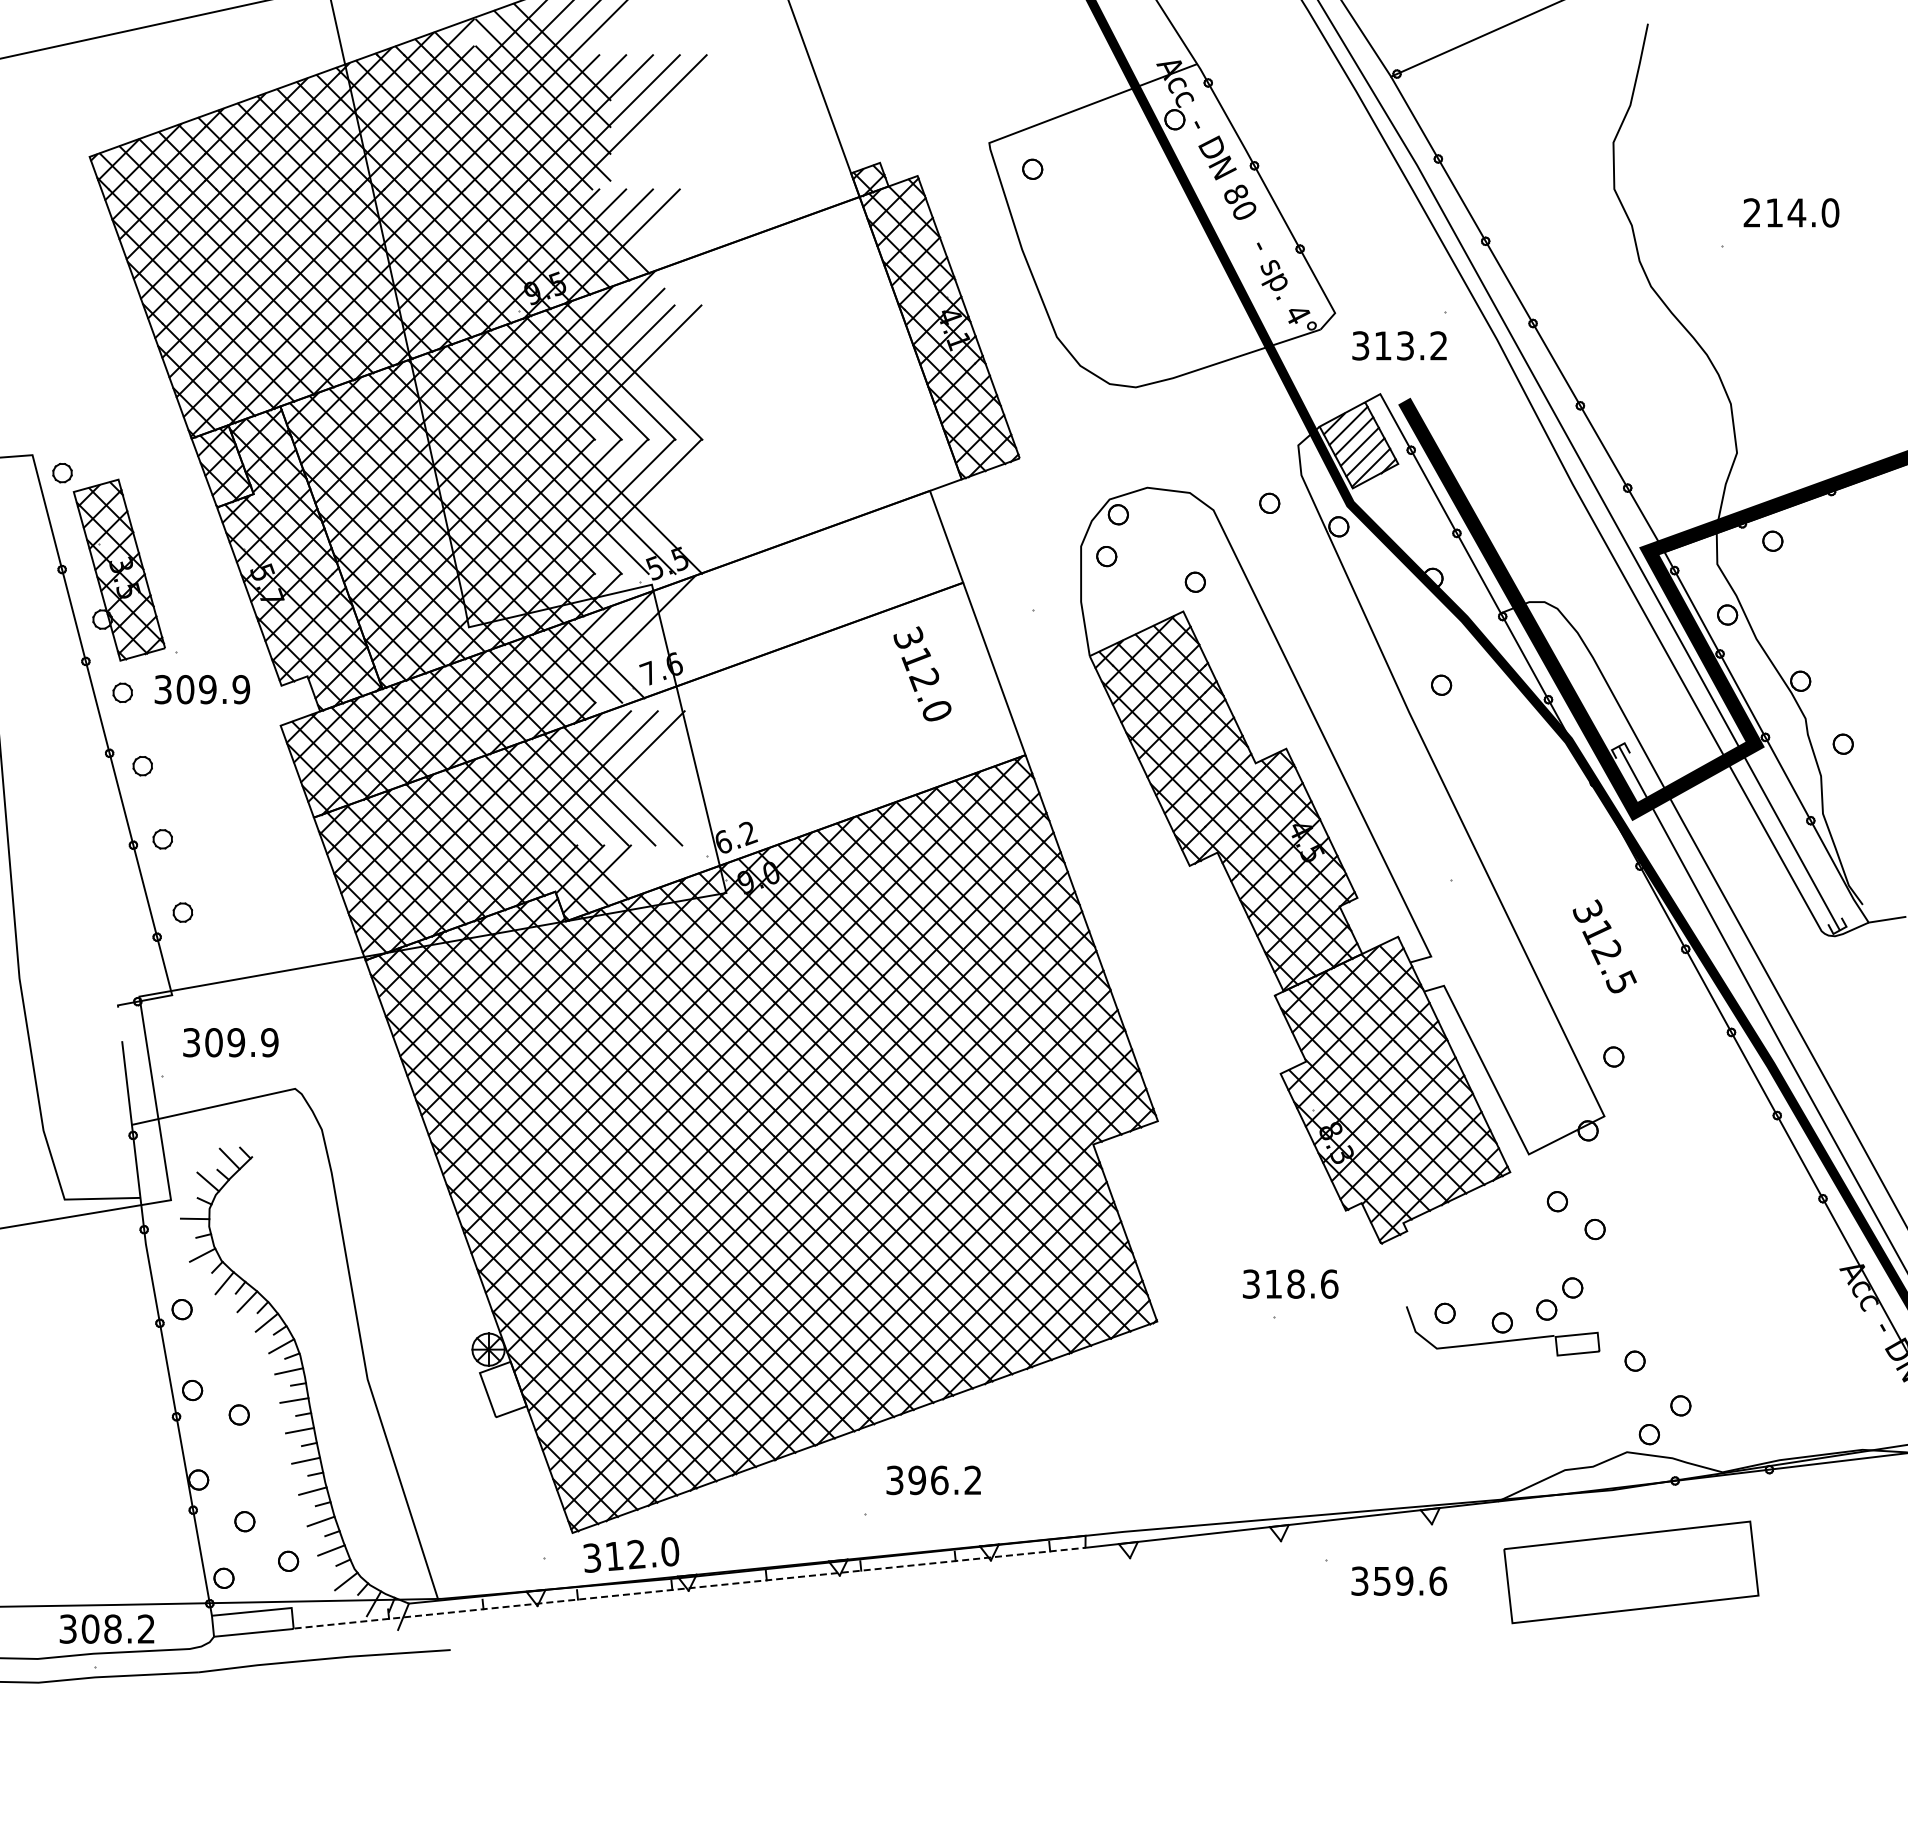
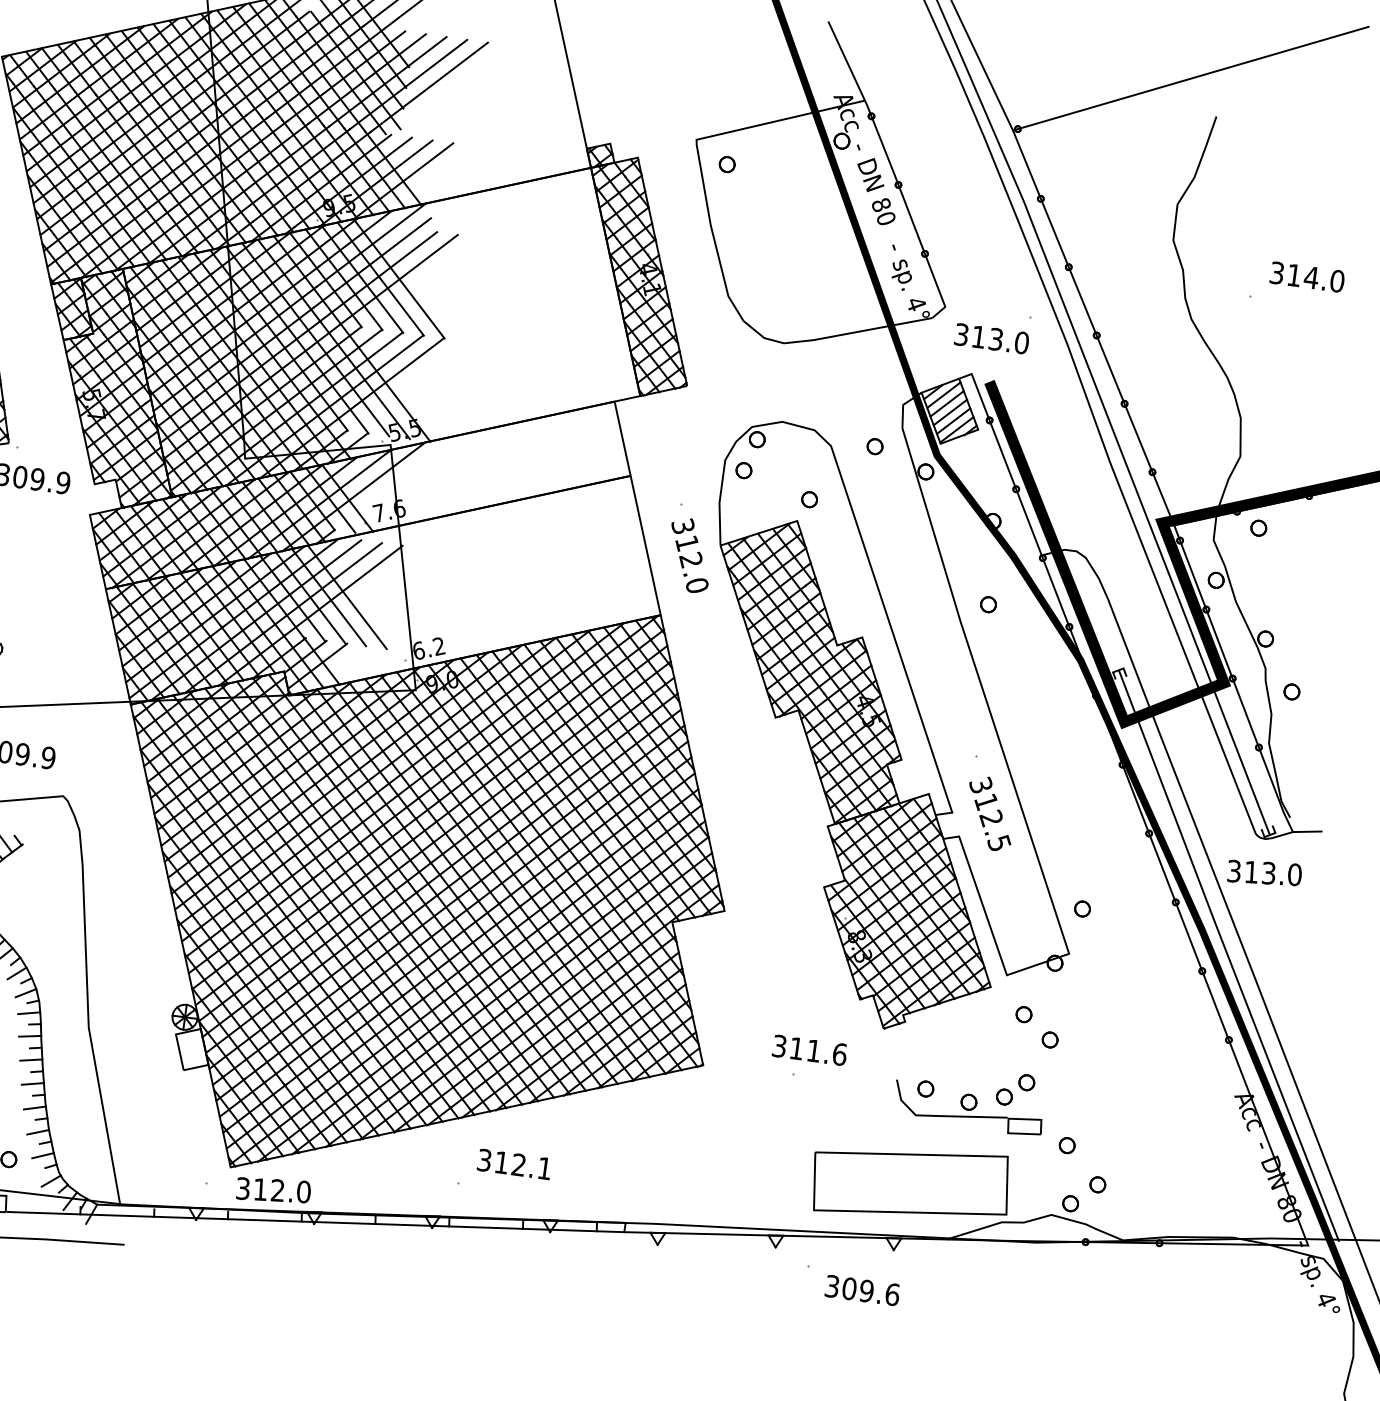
text: (1751, 212) -> (1276, 272), 214.0 -> 314.0
text: (1438, 345) -> (1021, 342), 313.2 -> 313.0
text: (922, 673) -> (689, 555), moved
text: (1604, 946) -> (990, 813), moved
part: (1839, 979) -> (1264, 872), added
text: (1295, 1283) -> (813, 1050), 318.6 -> 311.6
text: (944, 1480) -> (522, 1165), 396.2 -> 312.1
part: (1631, 1572) -> (910, 1183), moved
text: (1382, 1580) -> (849, 1288), 359.6 -> 309.6
line: (690, 1588) -> (315, 1222), dashed -> solid

